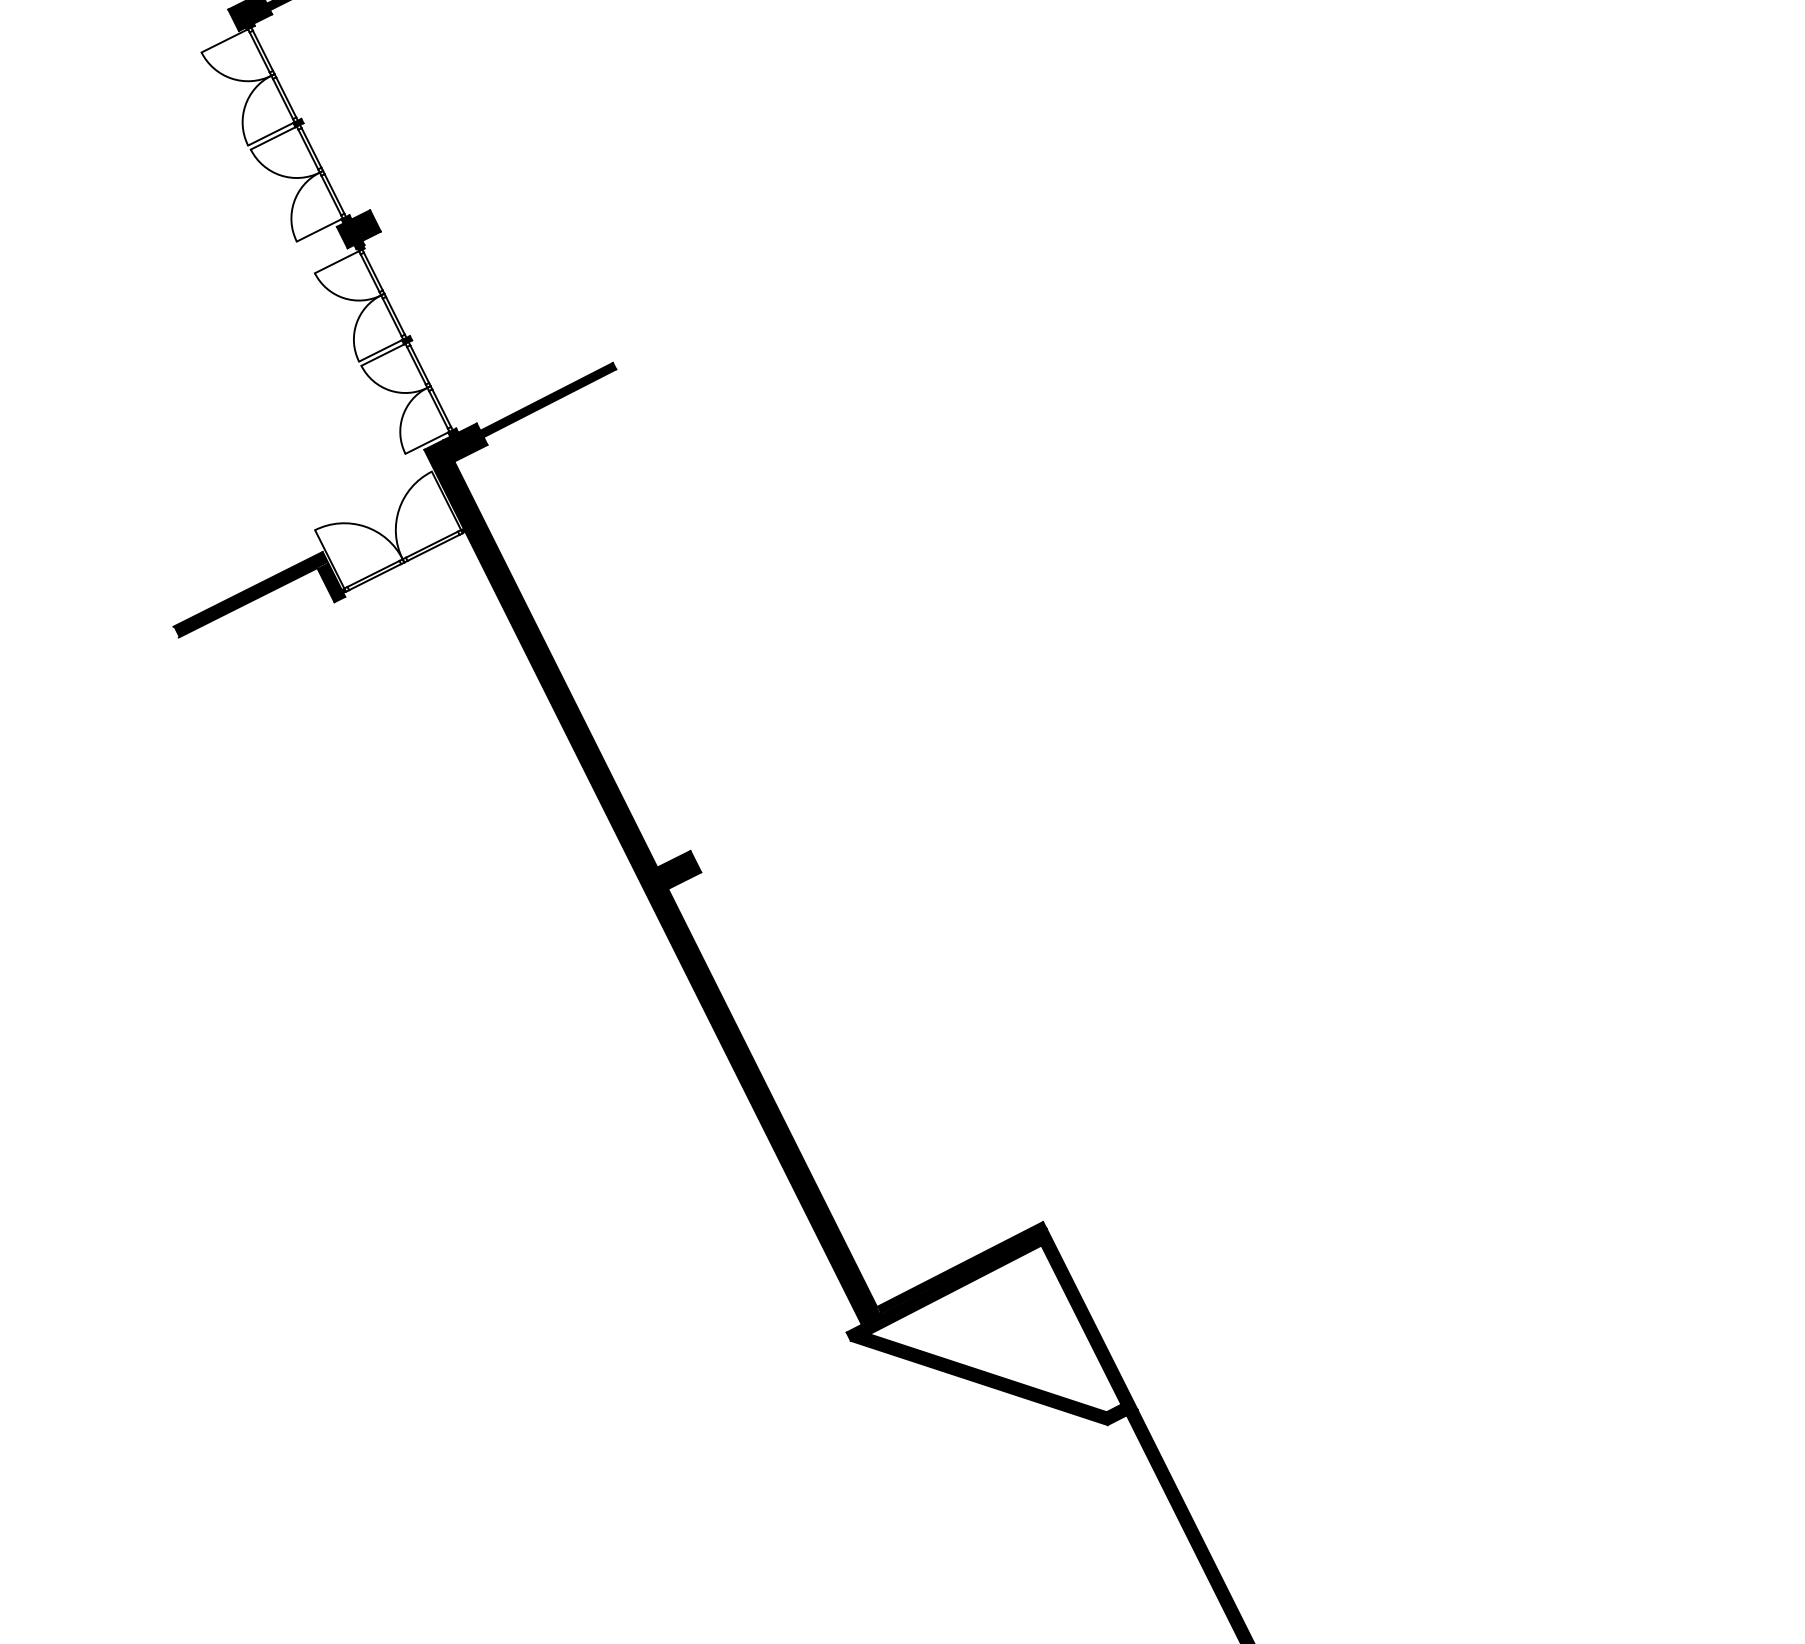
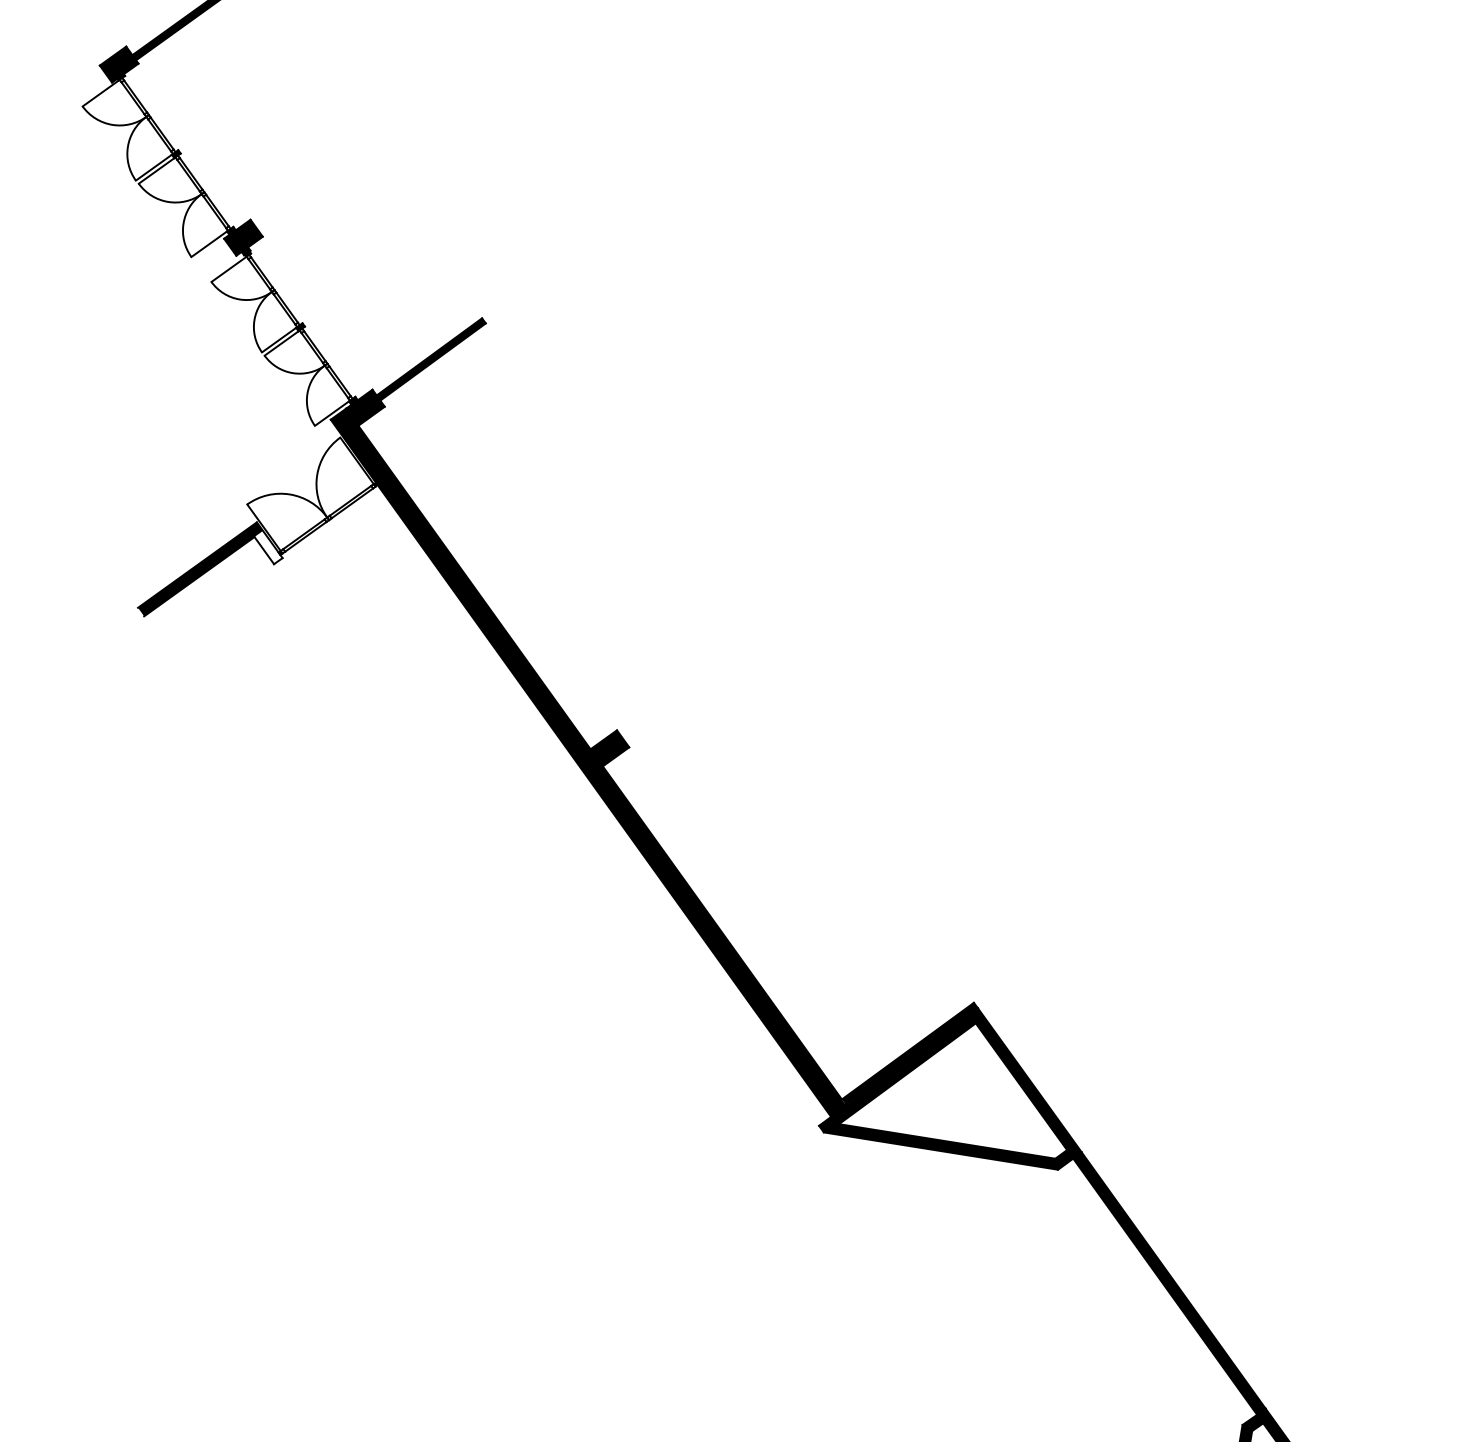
fill: (331, 582) -> (268, 547), removed

